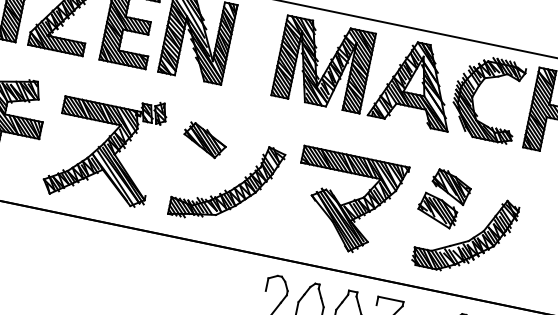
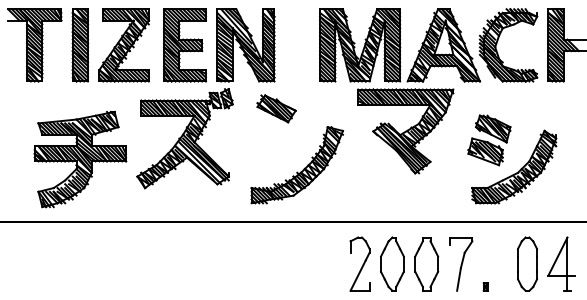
part: (205, 140) -> (276, 108), moved
part: (104, 148) -> (184, 138), moved
part: (347, 202) -> (405, 131), moved

